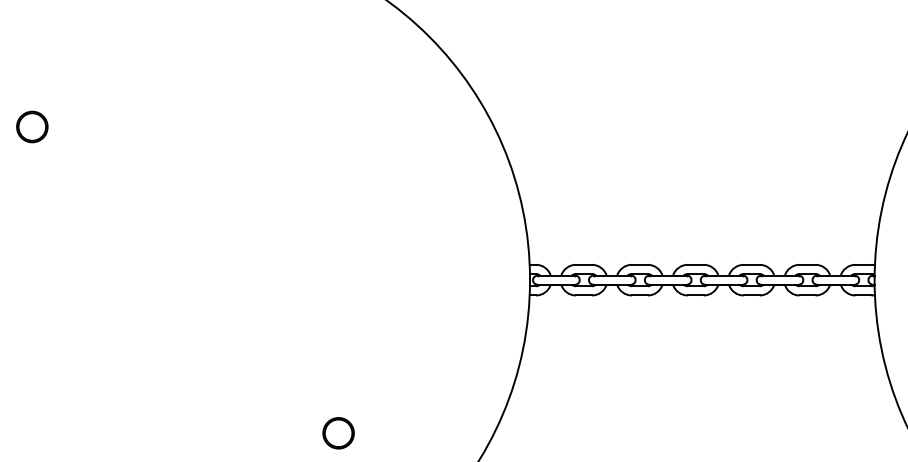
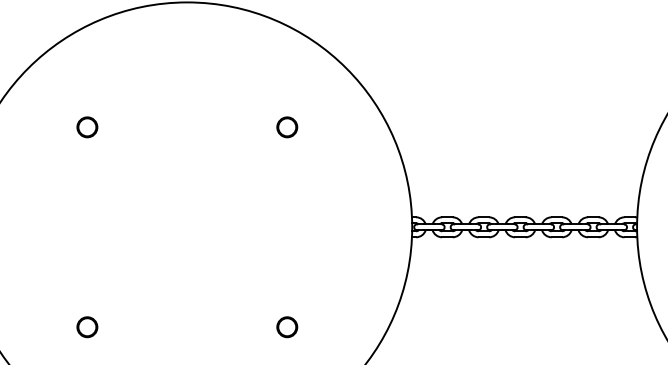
part: (338, 127) -> (287, 127), added
part: (32, 433) -> (87, 327), added

